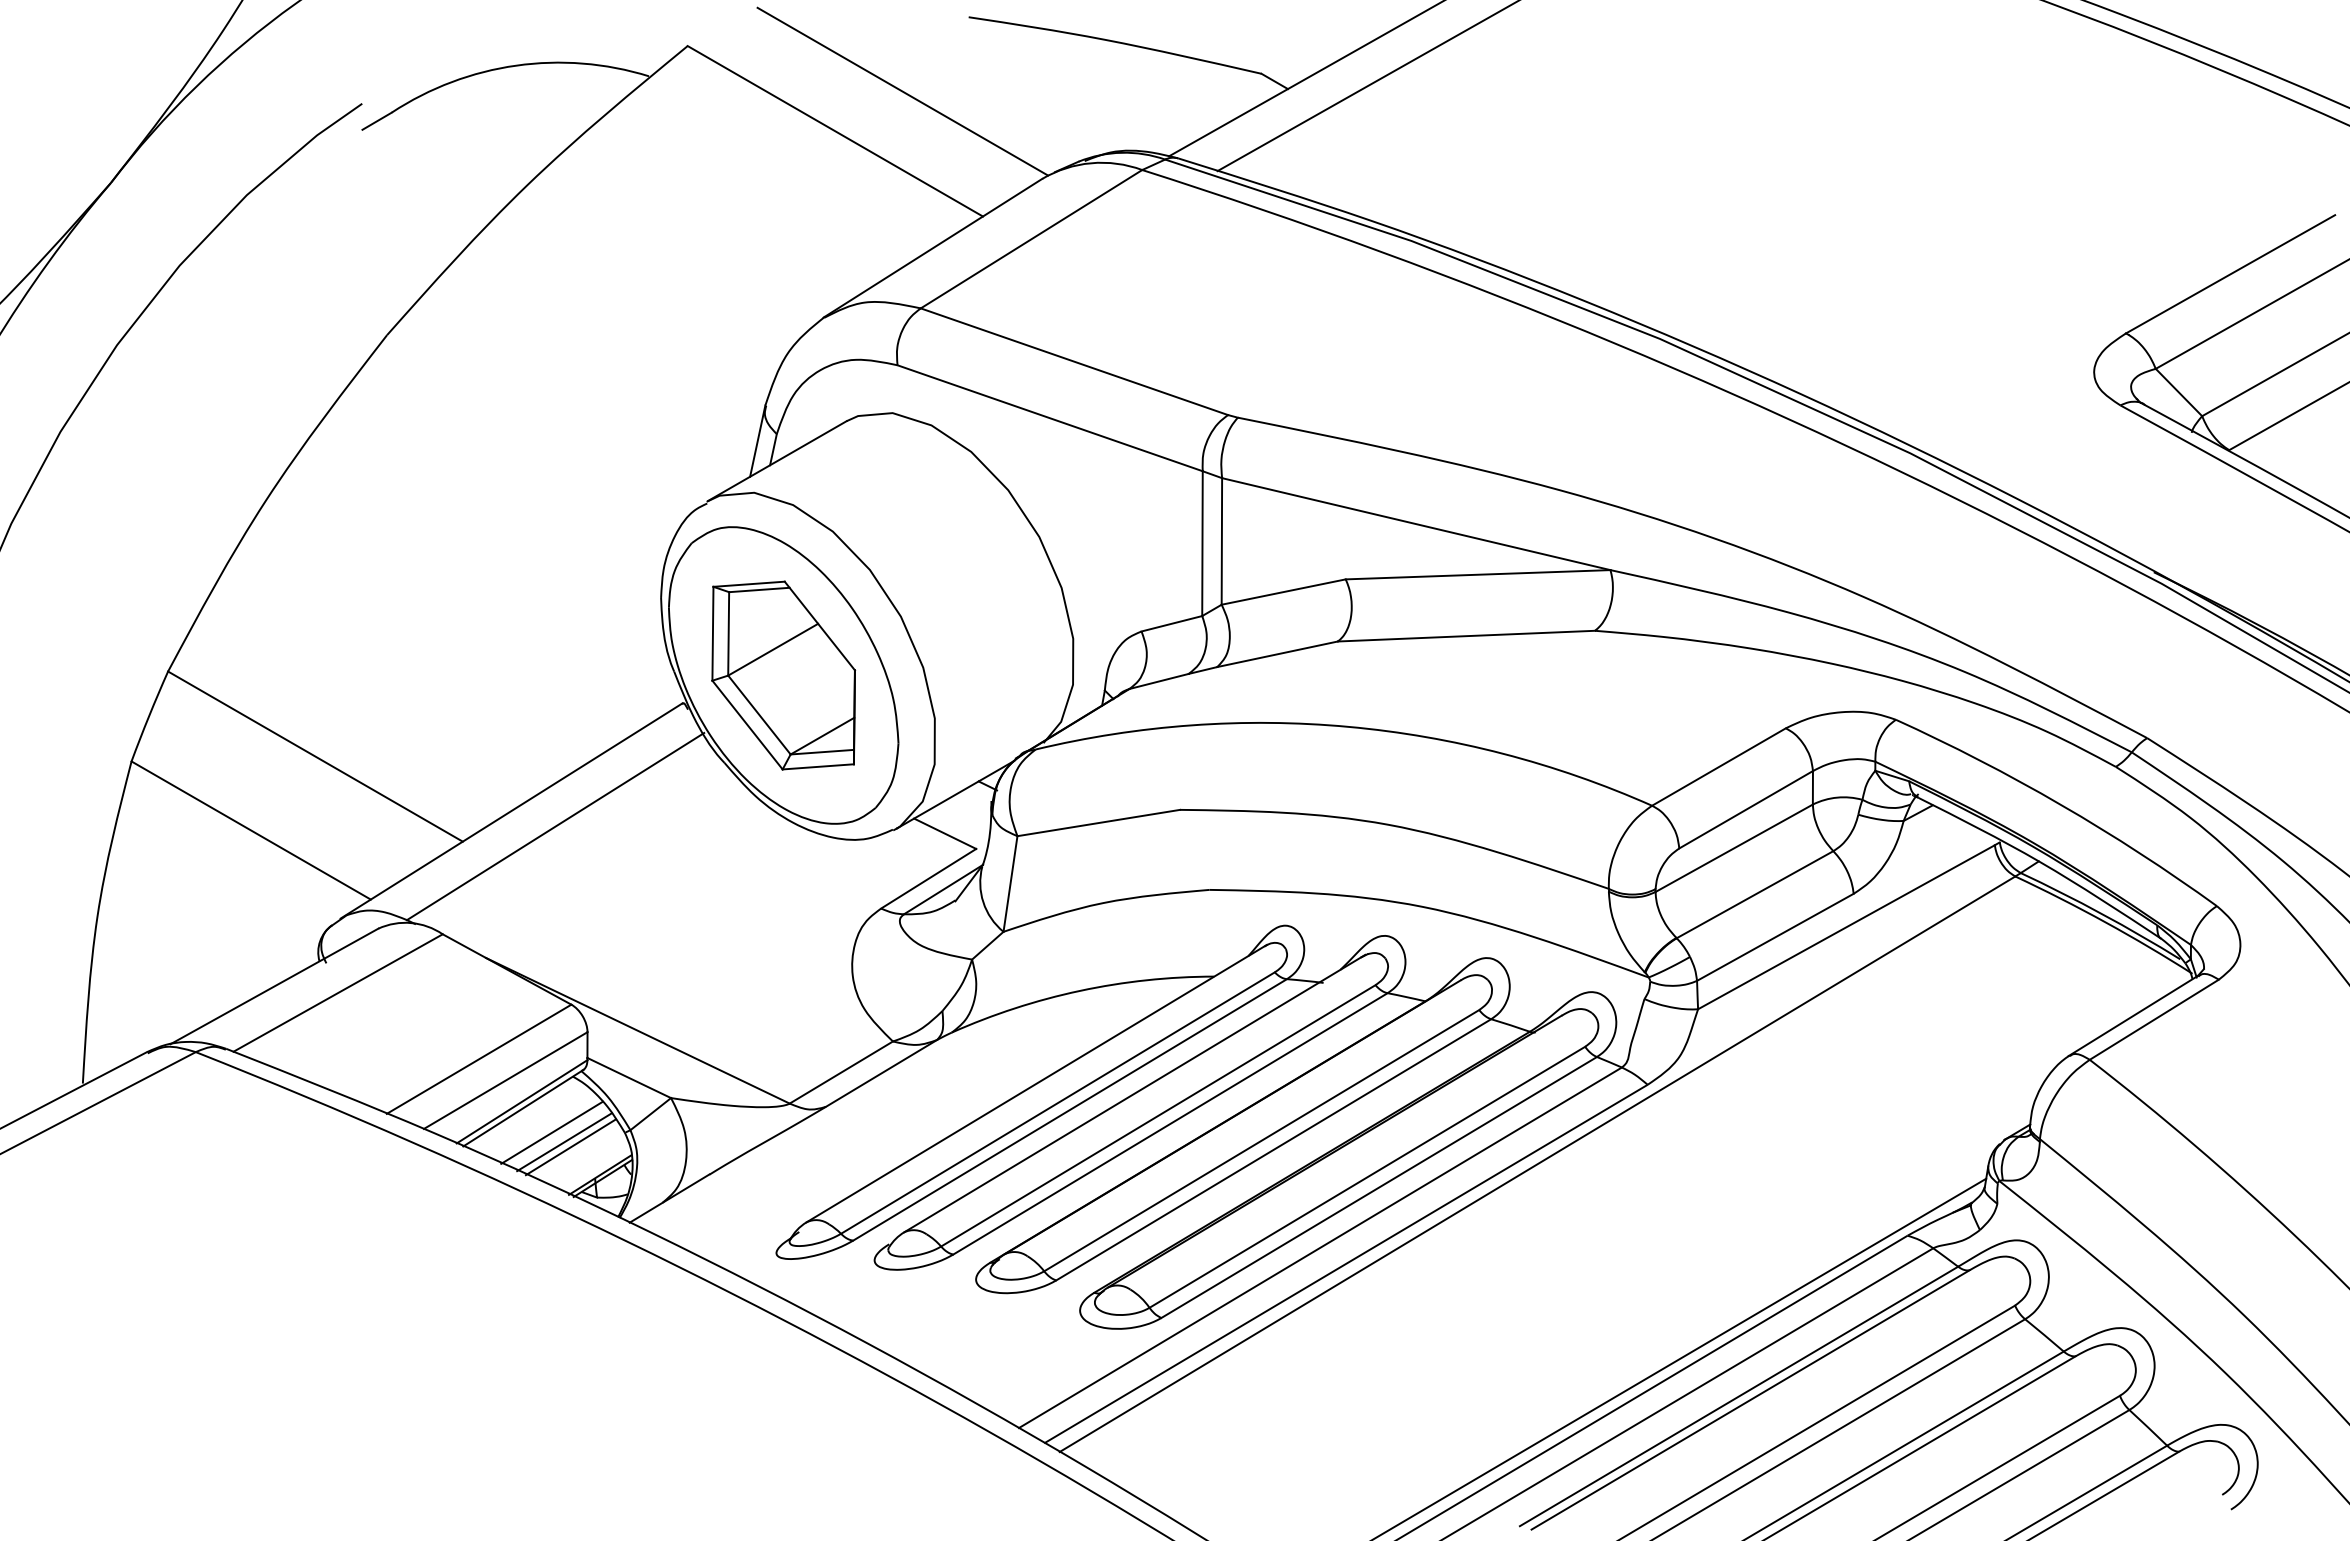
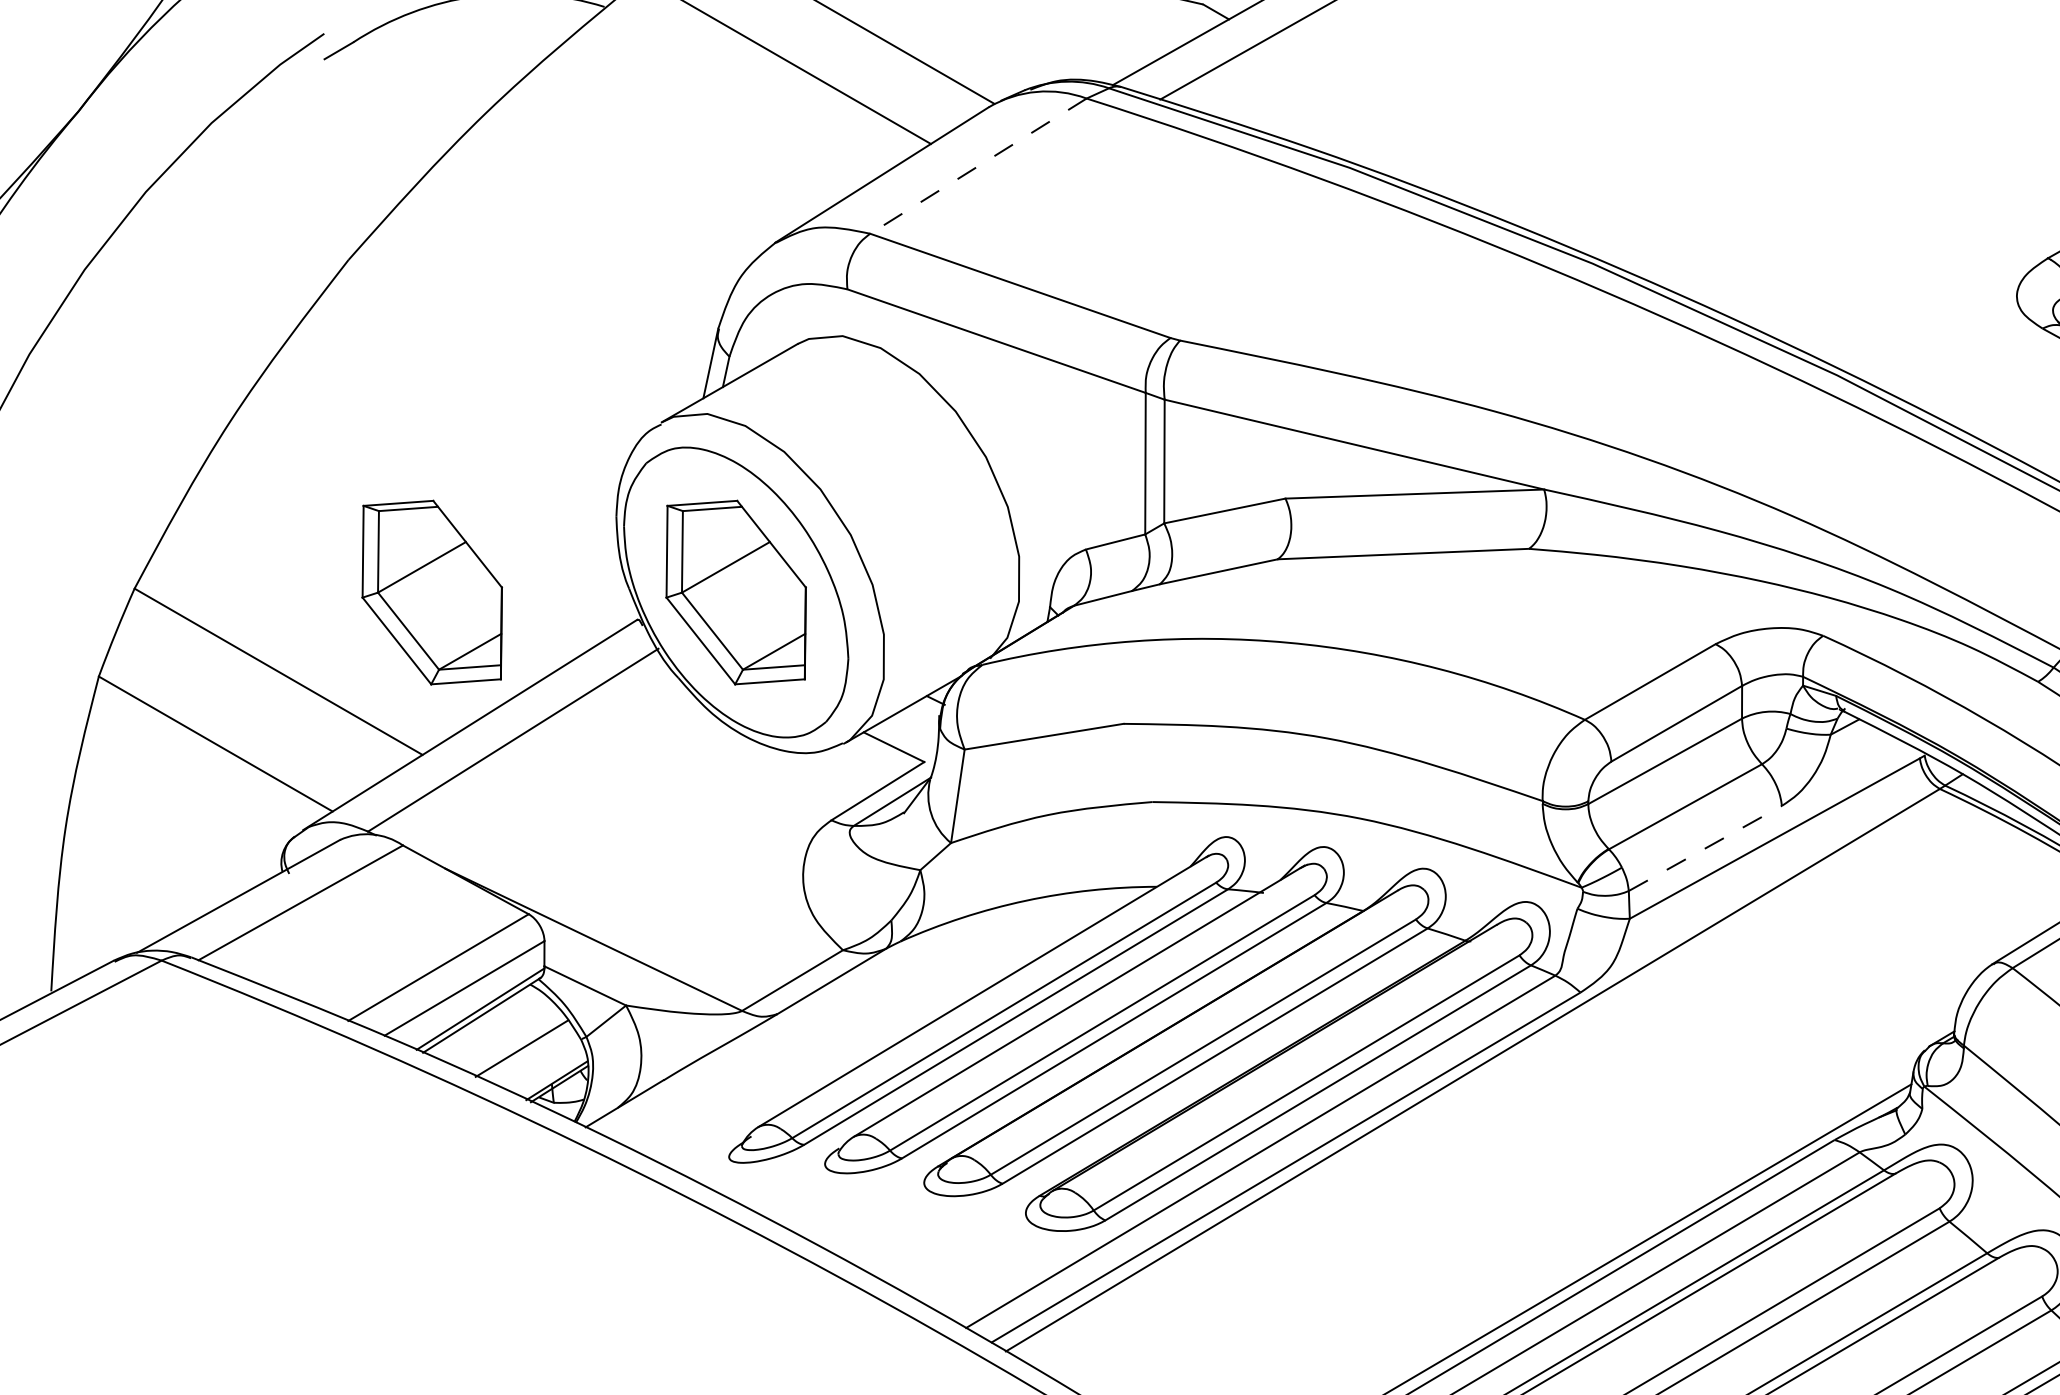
line: (1031, 239) -> (978, 166), solid -> dashed
part: (472, 675) -> (432, 592), added
line: (1775, 937) -> (1705, 848), solid -> dashed
line: (551, 1132) -> (509, 1039), removed
line: (570, 1147) -> (527, 1053), removed

